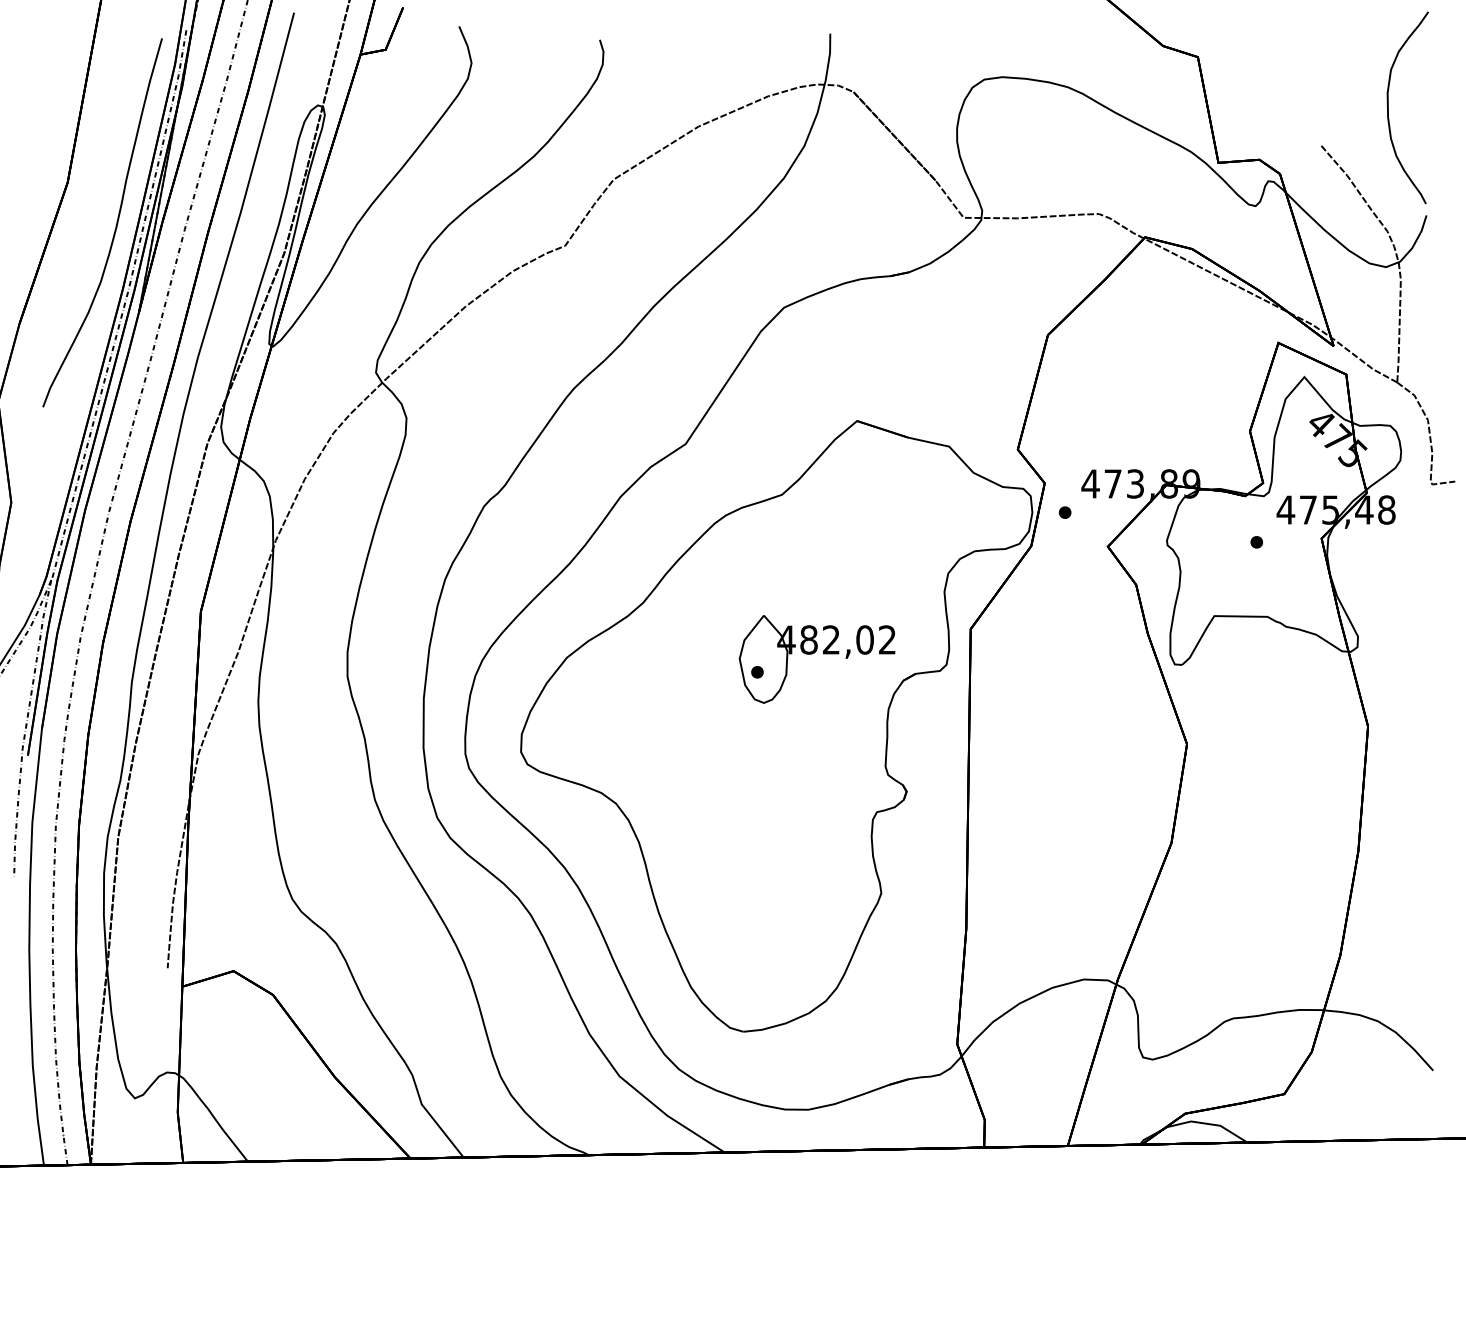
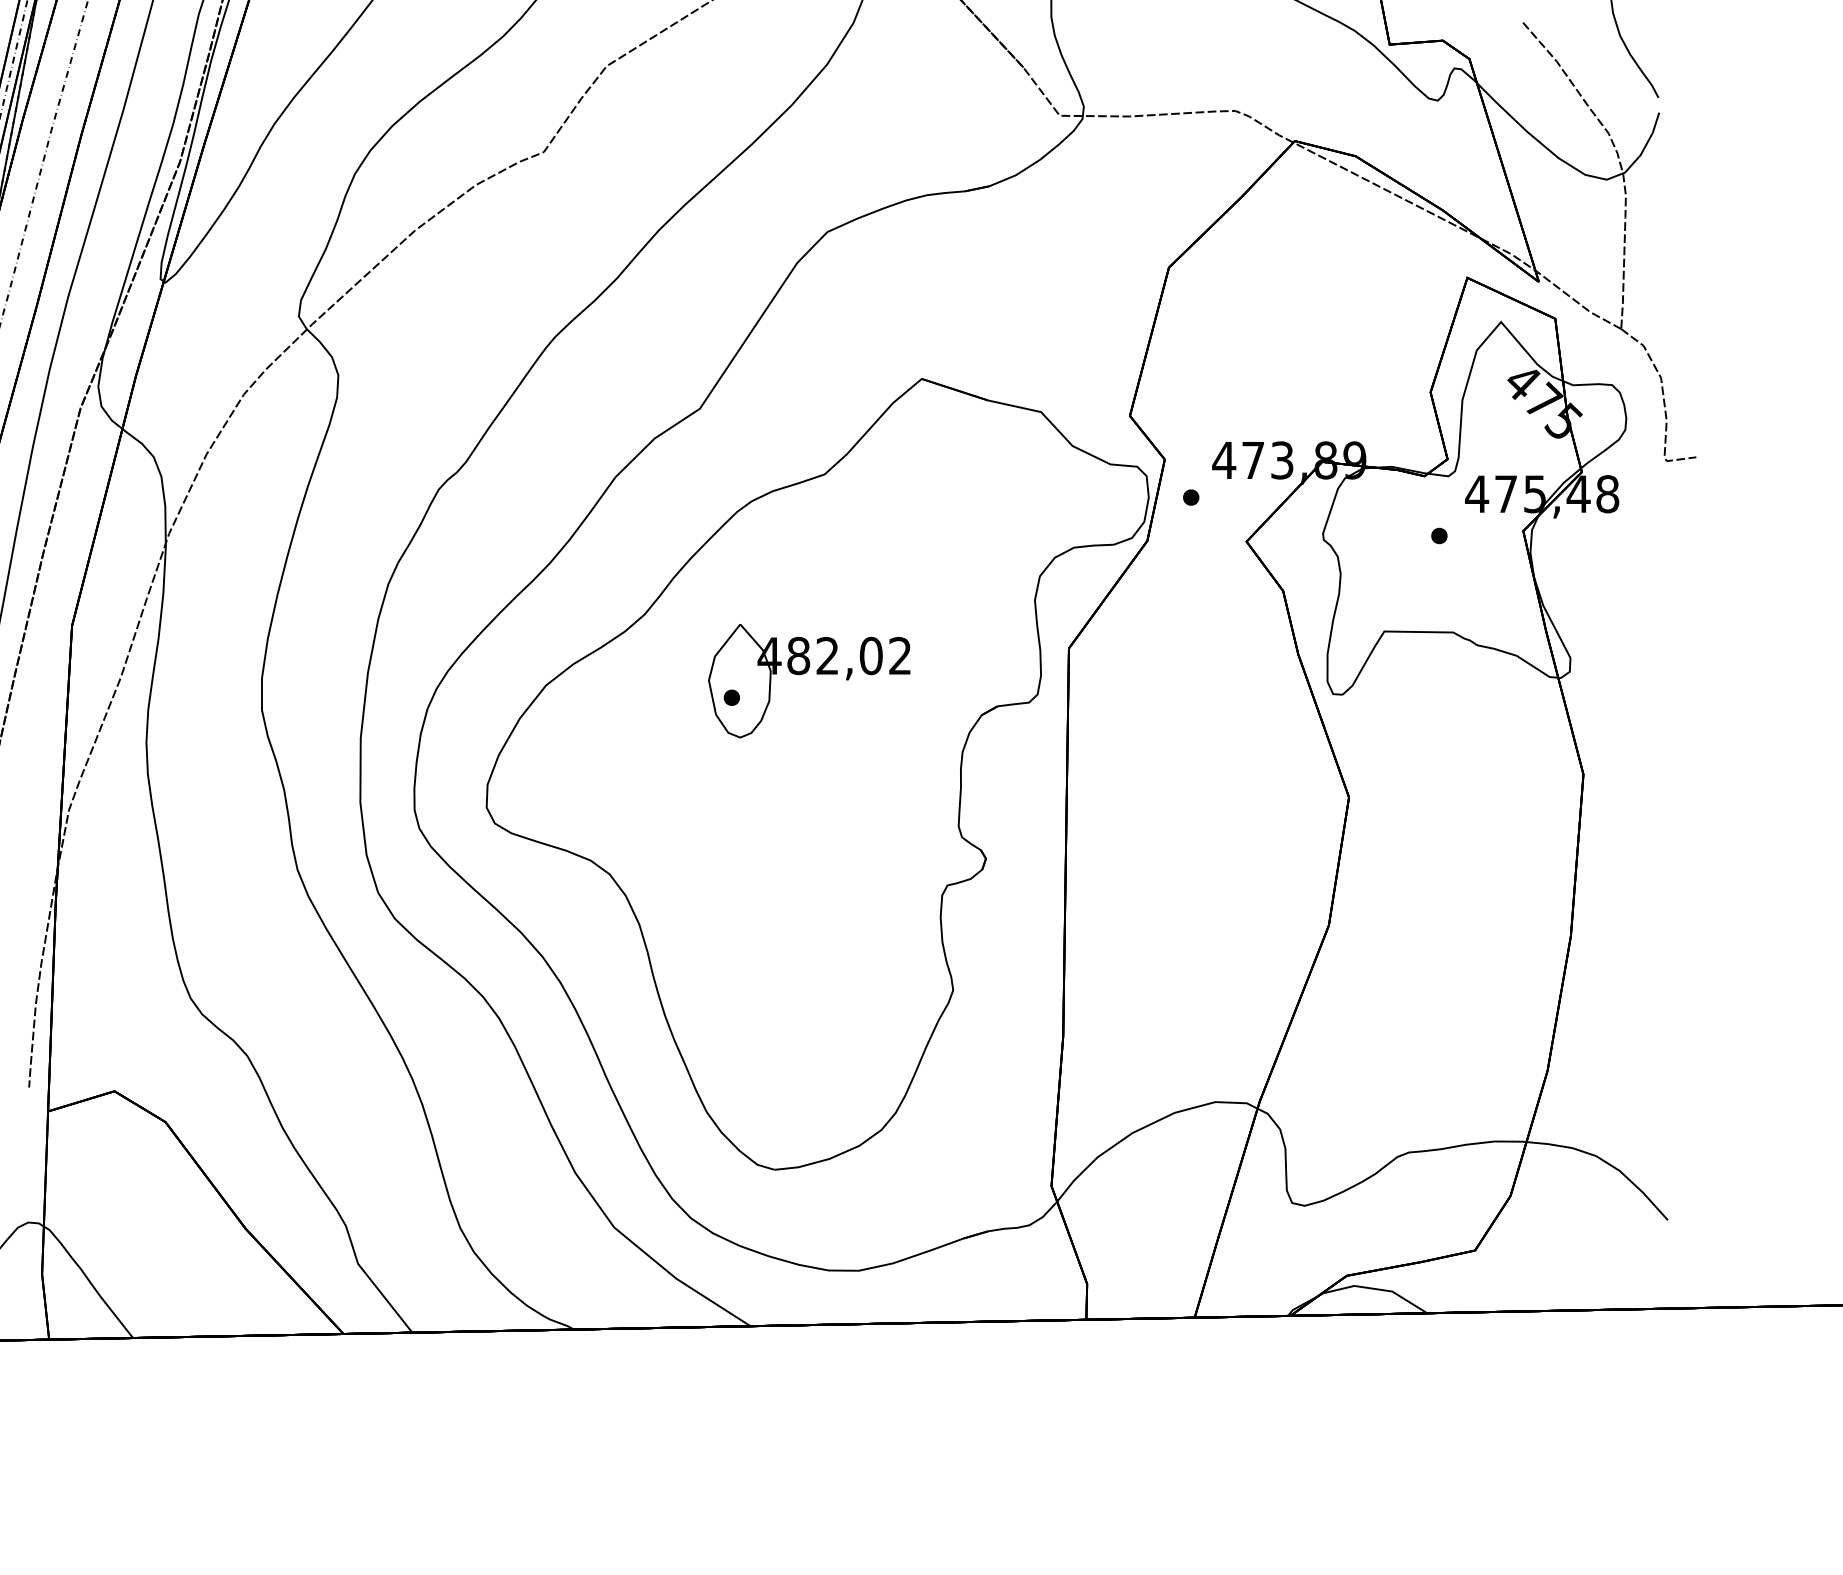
part: (814, 653) -> (805, 673), moved

